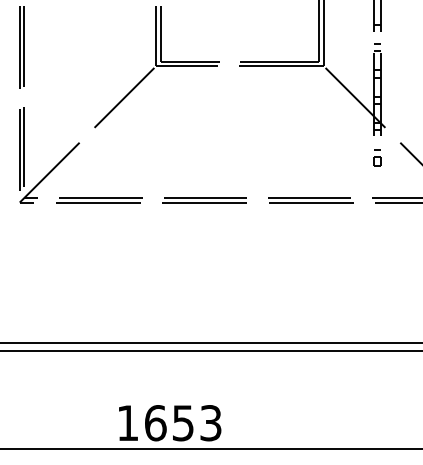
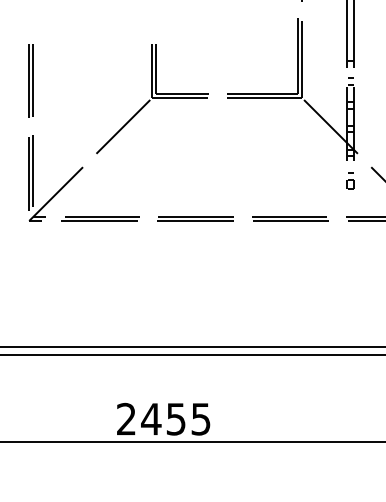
text: (169, 422) -> (163, 418), 1653 -> 2455

